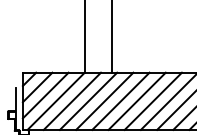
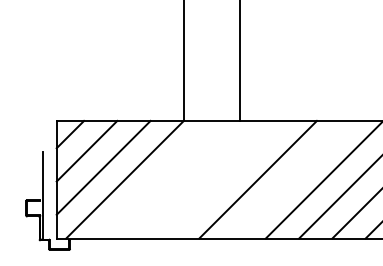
line: (72, 100) -> (158, 178), removed
line: (88, 100) -> (191, 178), removed
line: (104, 100) -> (224, 178), removed
line: (136, 100) -> (290, 178), removed

